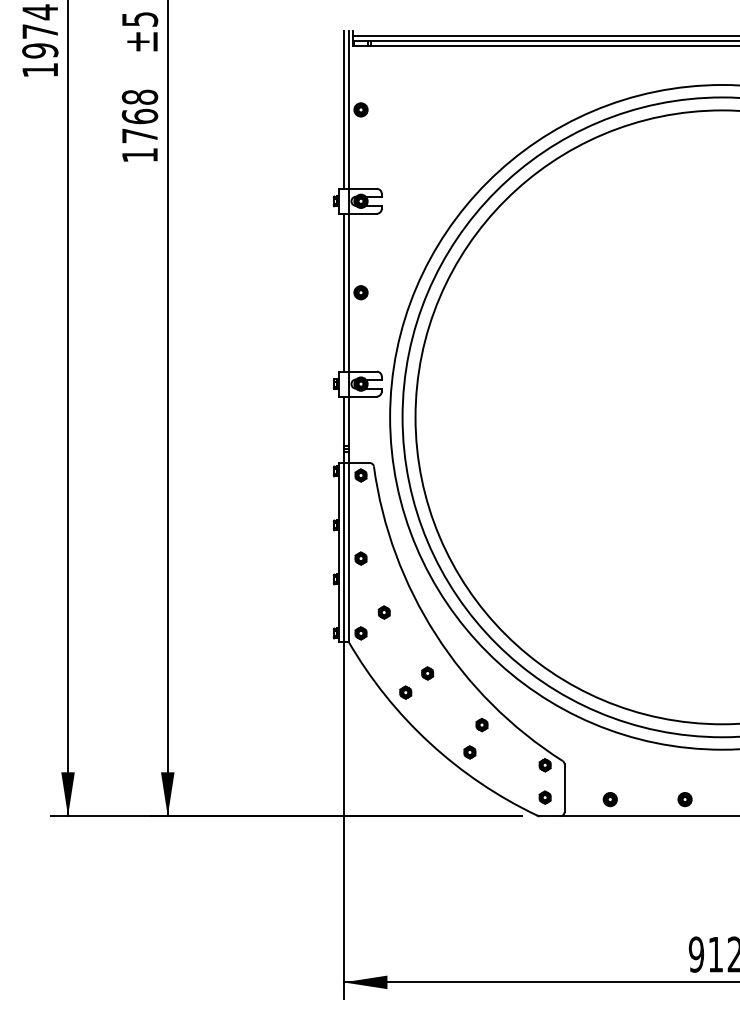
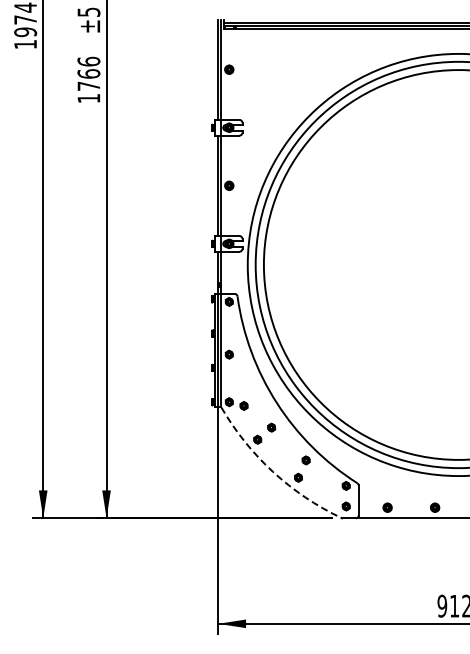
text: (139, 96) -> (88, 61), 1768 -> 1766
part: (383, 611) -> (243, 405), moved
arc: (430, 742) -> (273, 471), solid -> dashed

